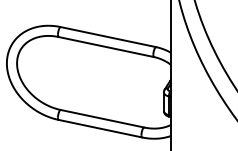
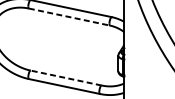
line: (106, 47) -> (69, 17), solid -> dashed
line: (102, 118) -> (66, 77), solid -> dashed

